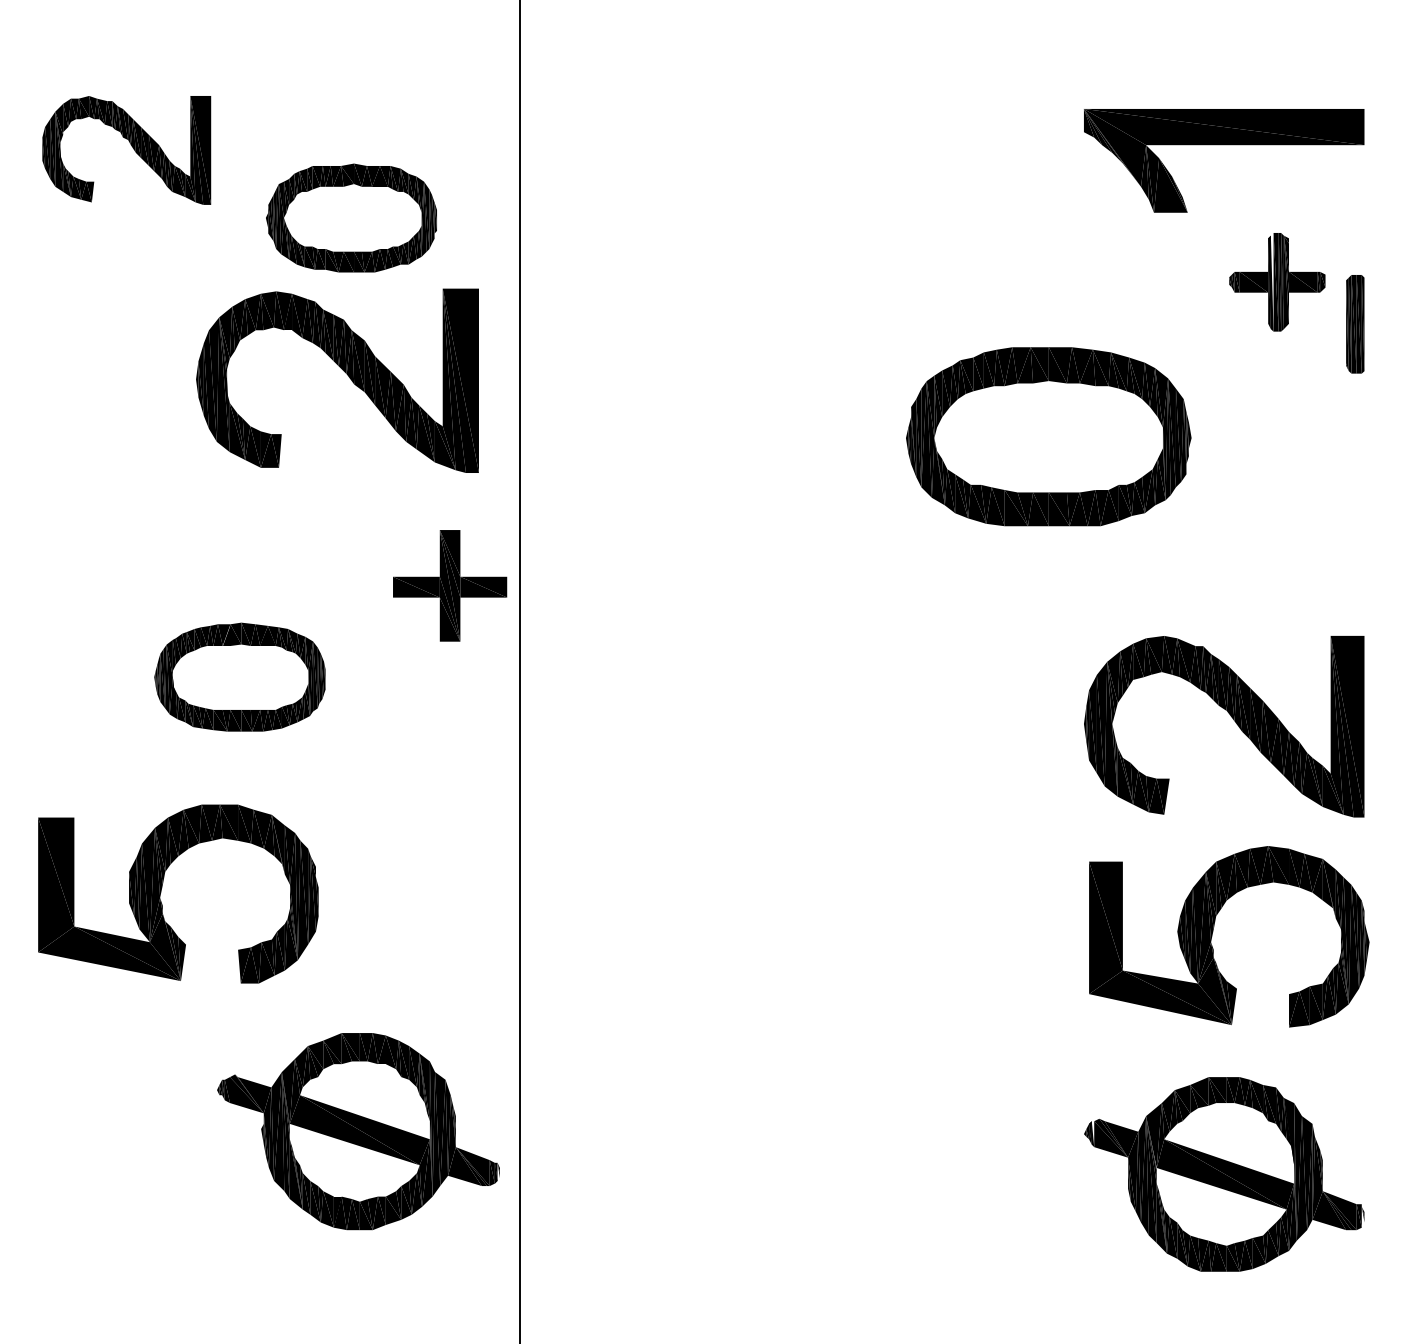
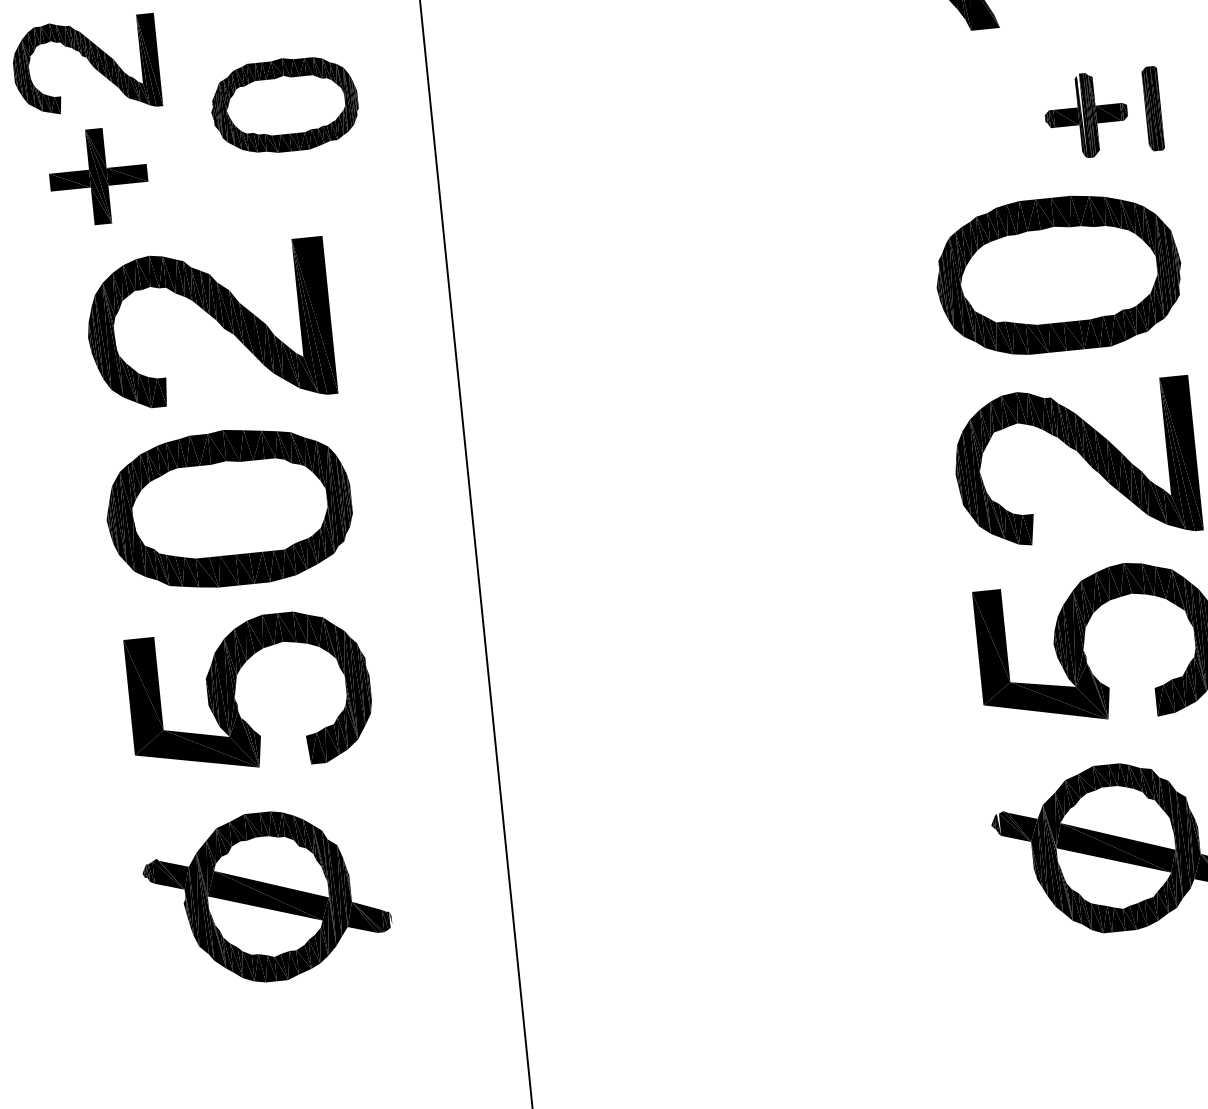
part: (1277, 282) -> (1086, 115), moved
part: (344, 372) -> (214, 319), moved
part: (1048, 436) -> (1058, 274), moved
part: (450, 585) -> (98, 176), moved
part: (239, 676) -> (228, 507), size x1.67
part: (161, 892) -> (235, 693), moved
part: (358, 1131) -> (267, 896), moved

